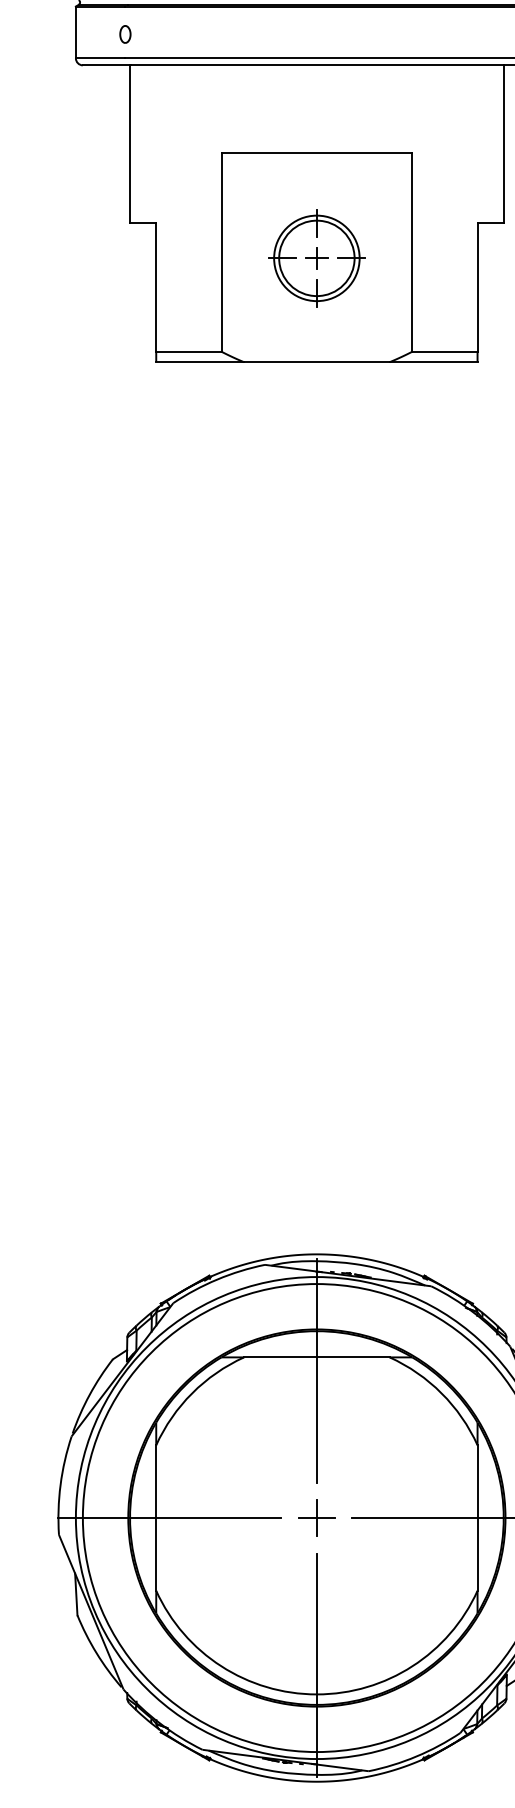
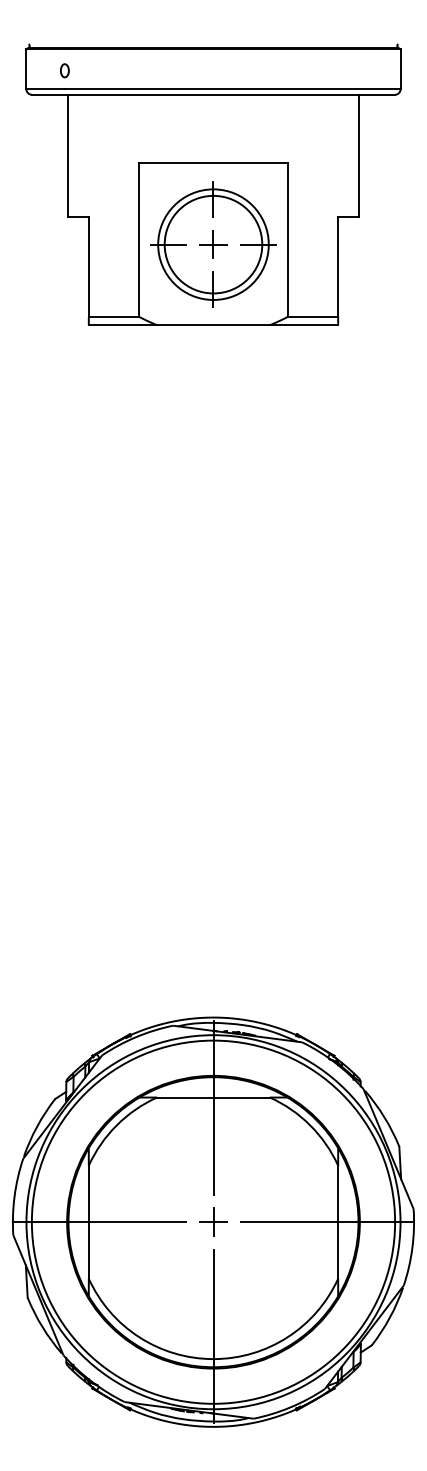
part: (316, 258) -> (213, 244), size x1.67

